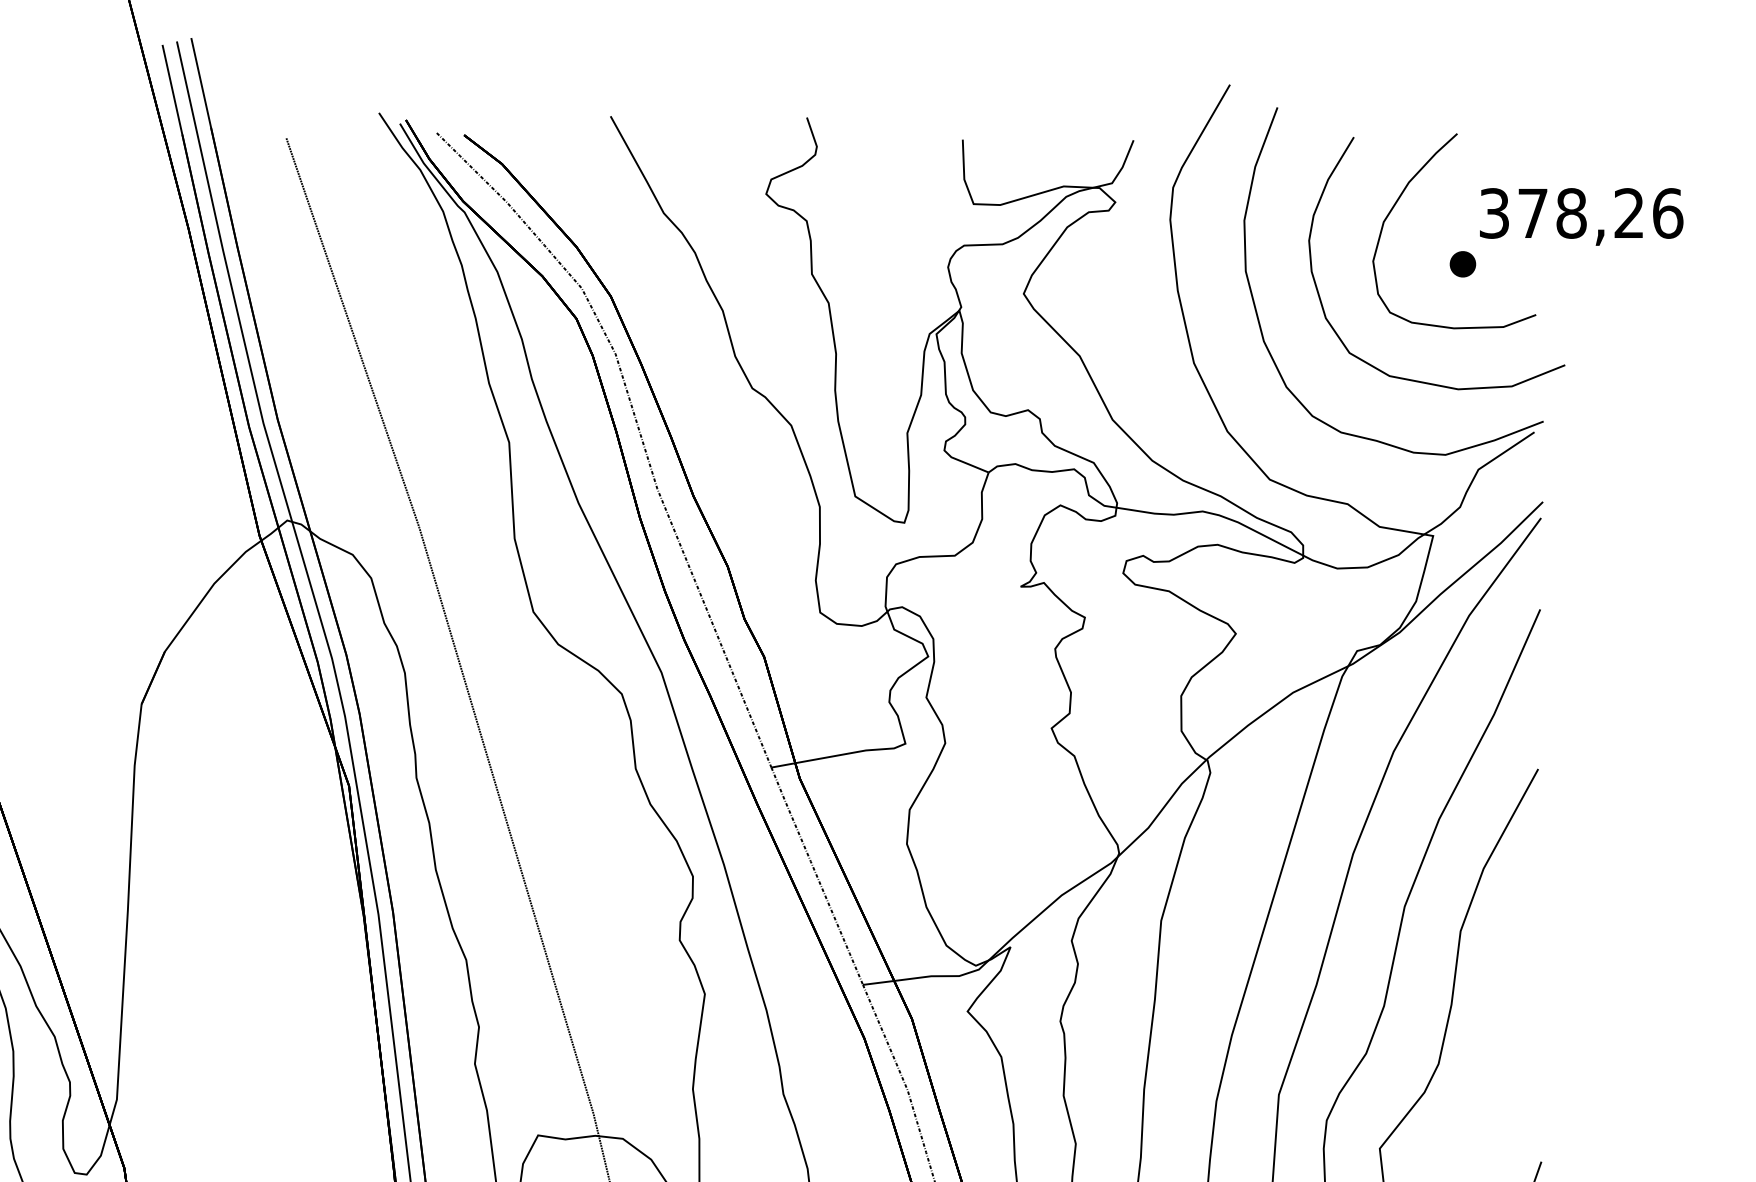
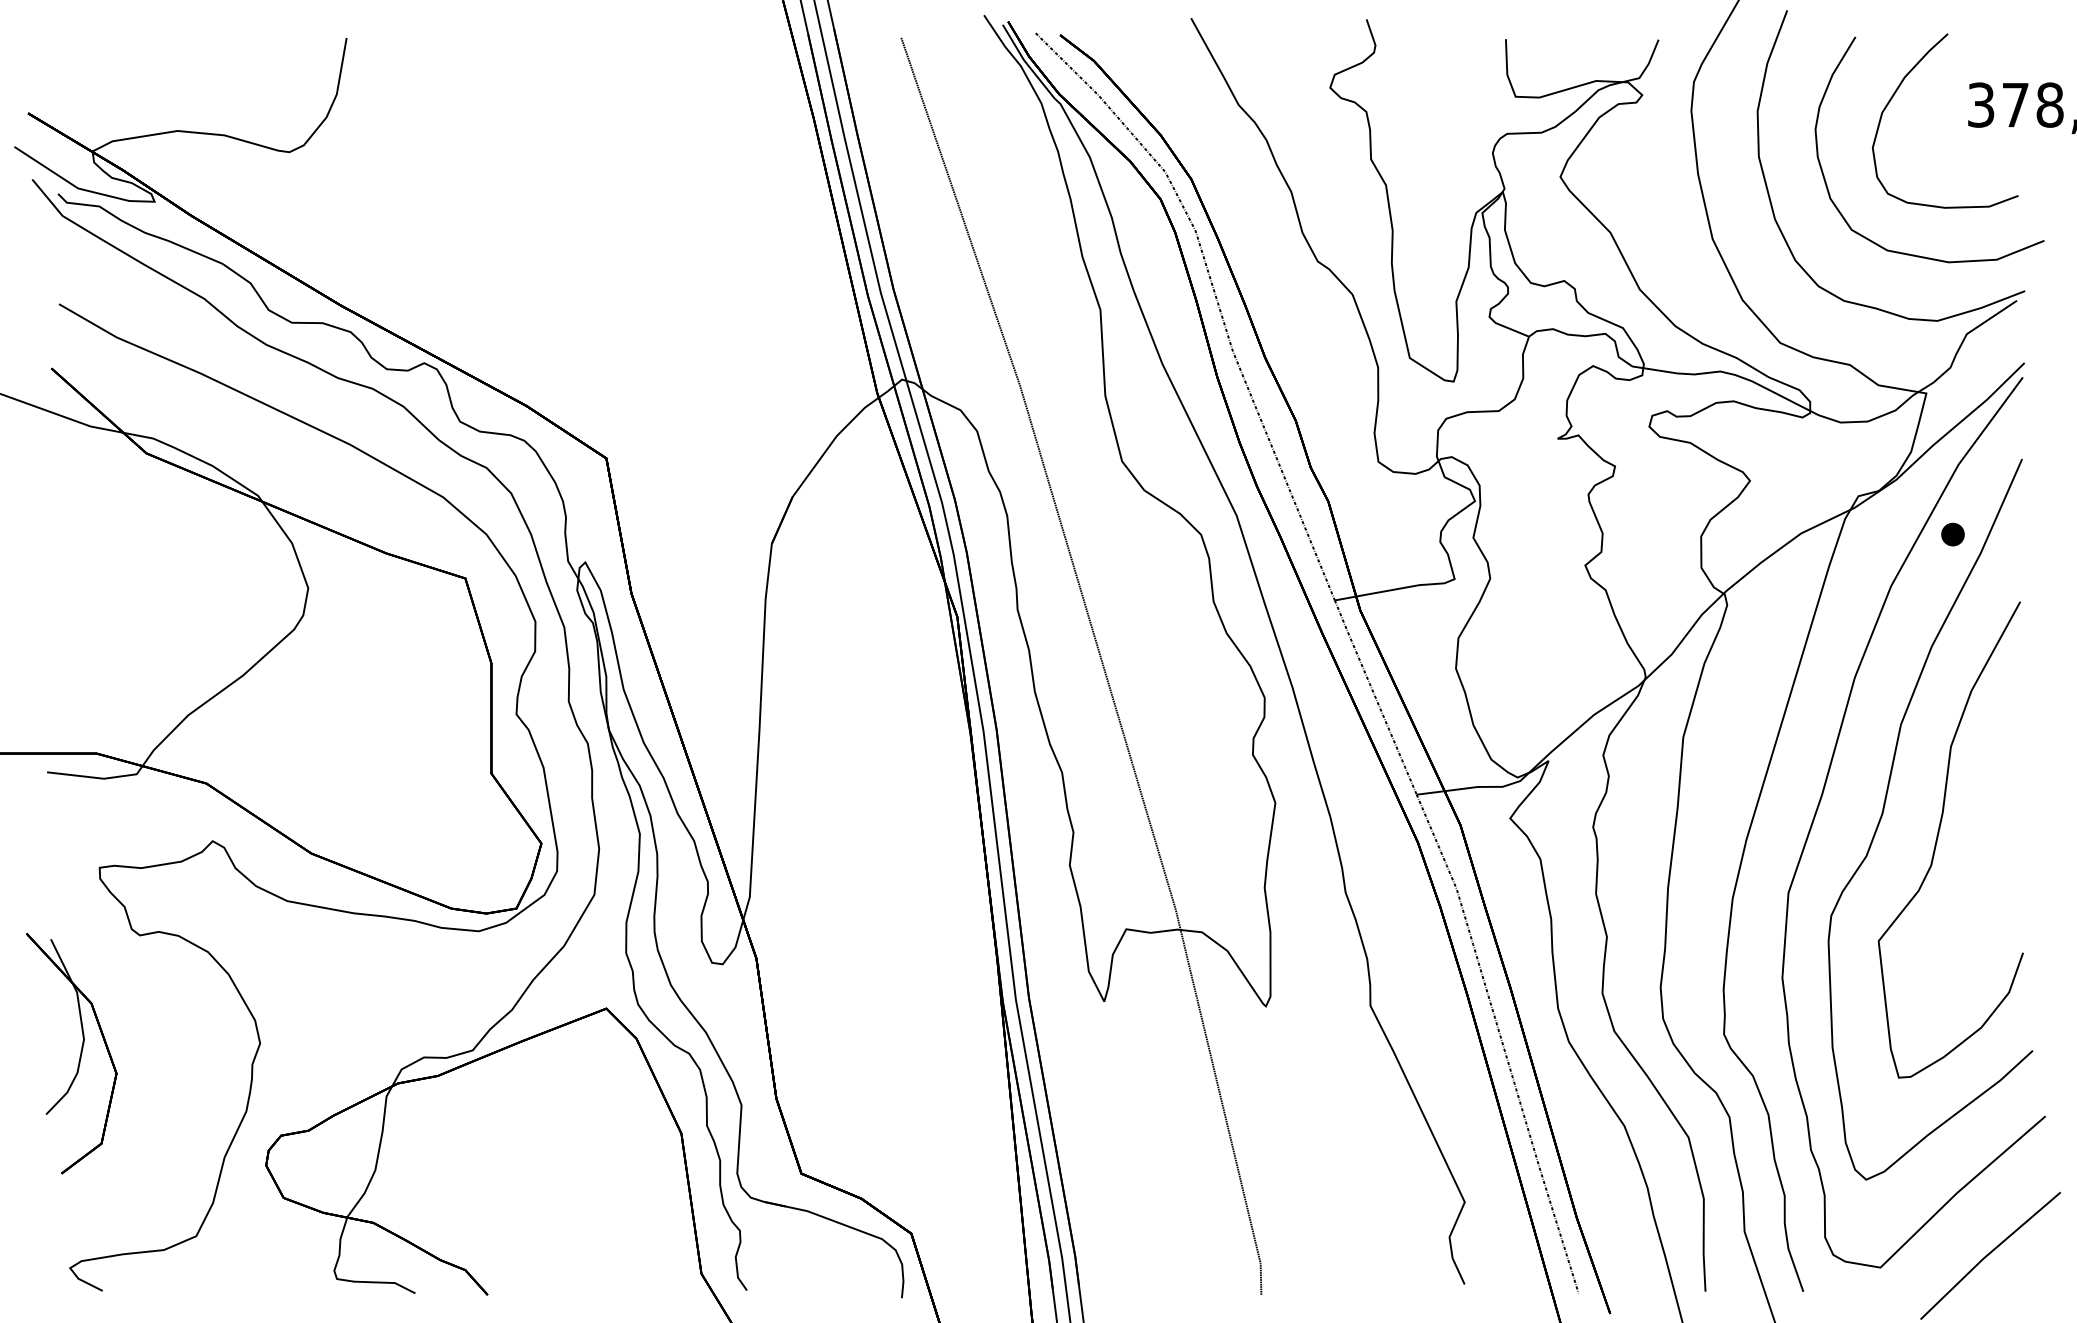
part: (1462, 264) -> (1952, 534), moved

